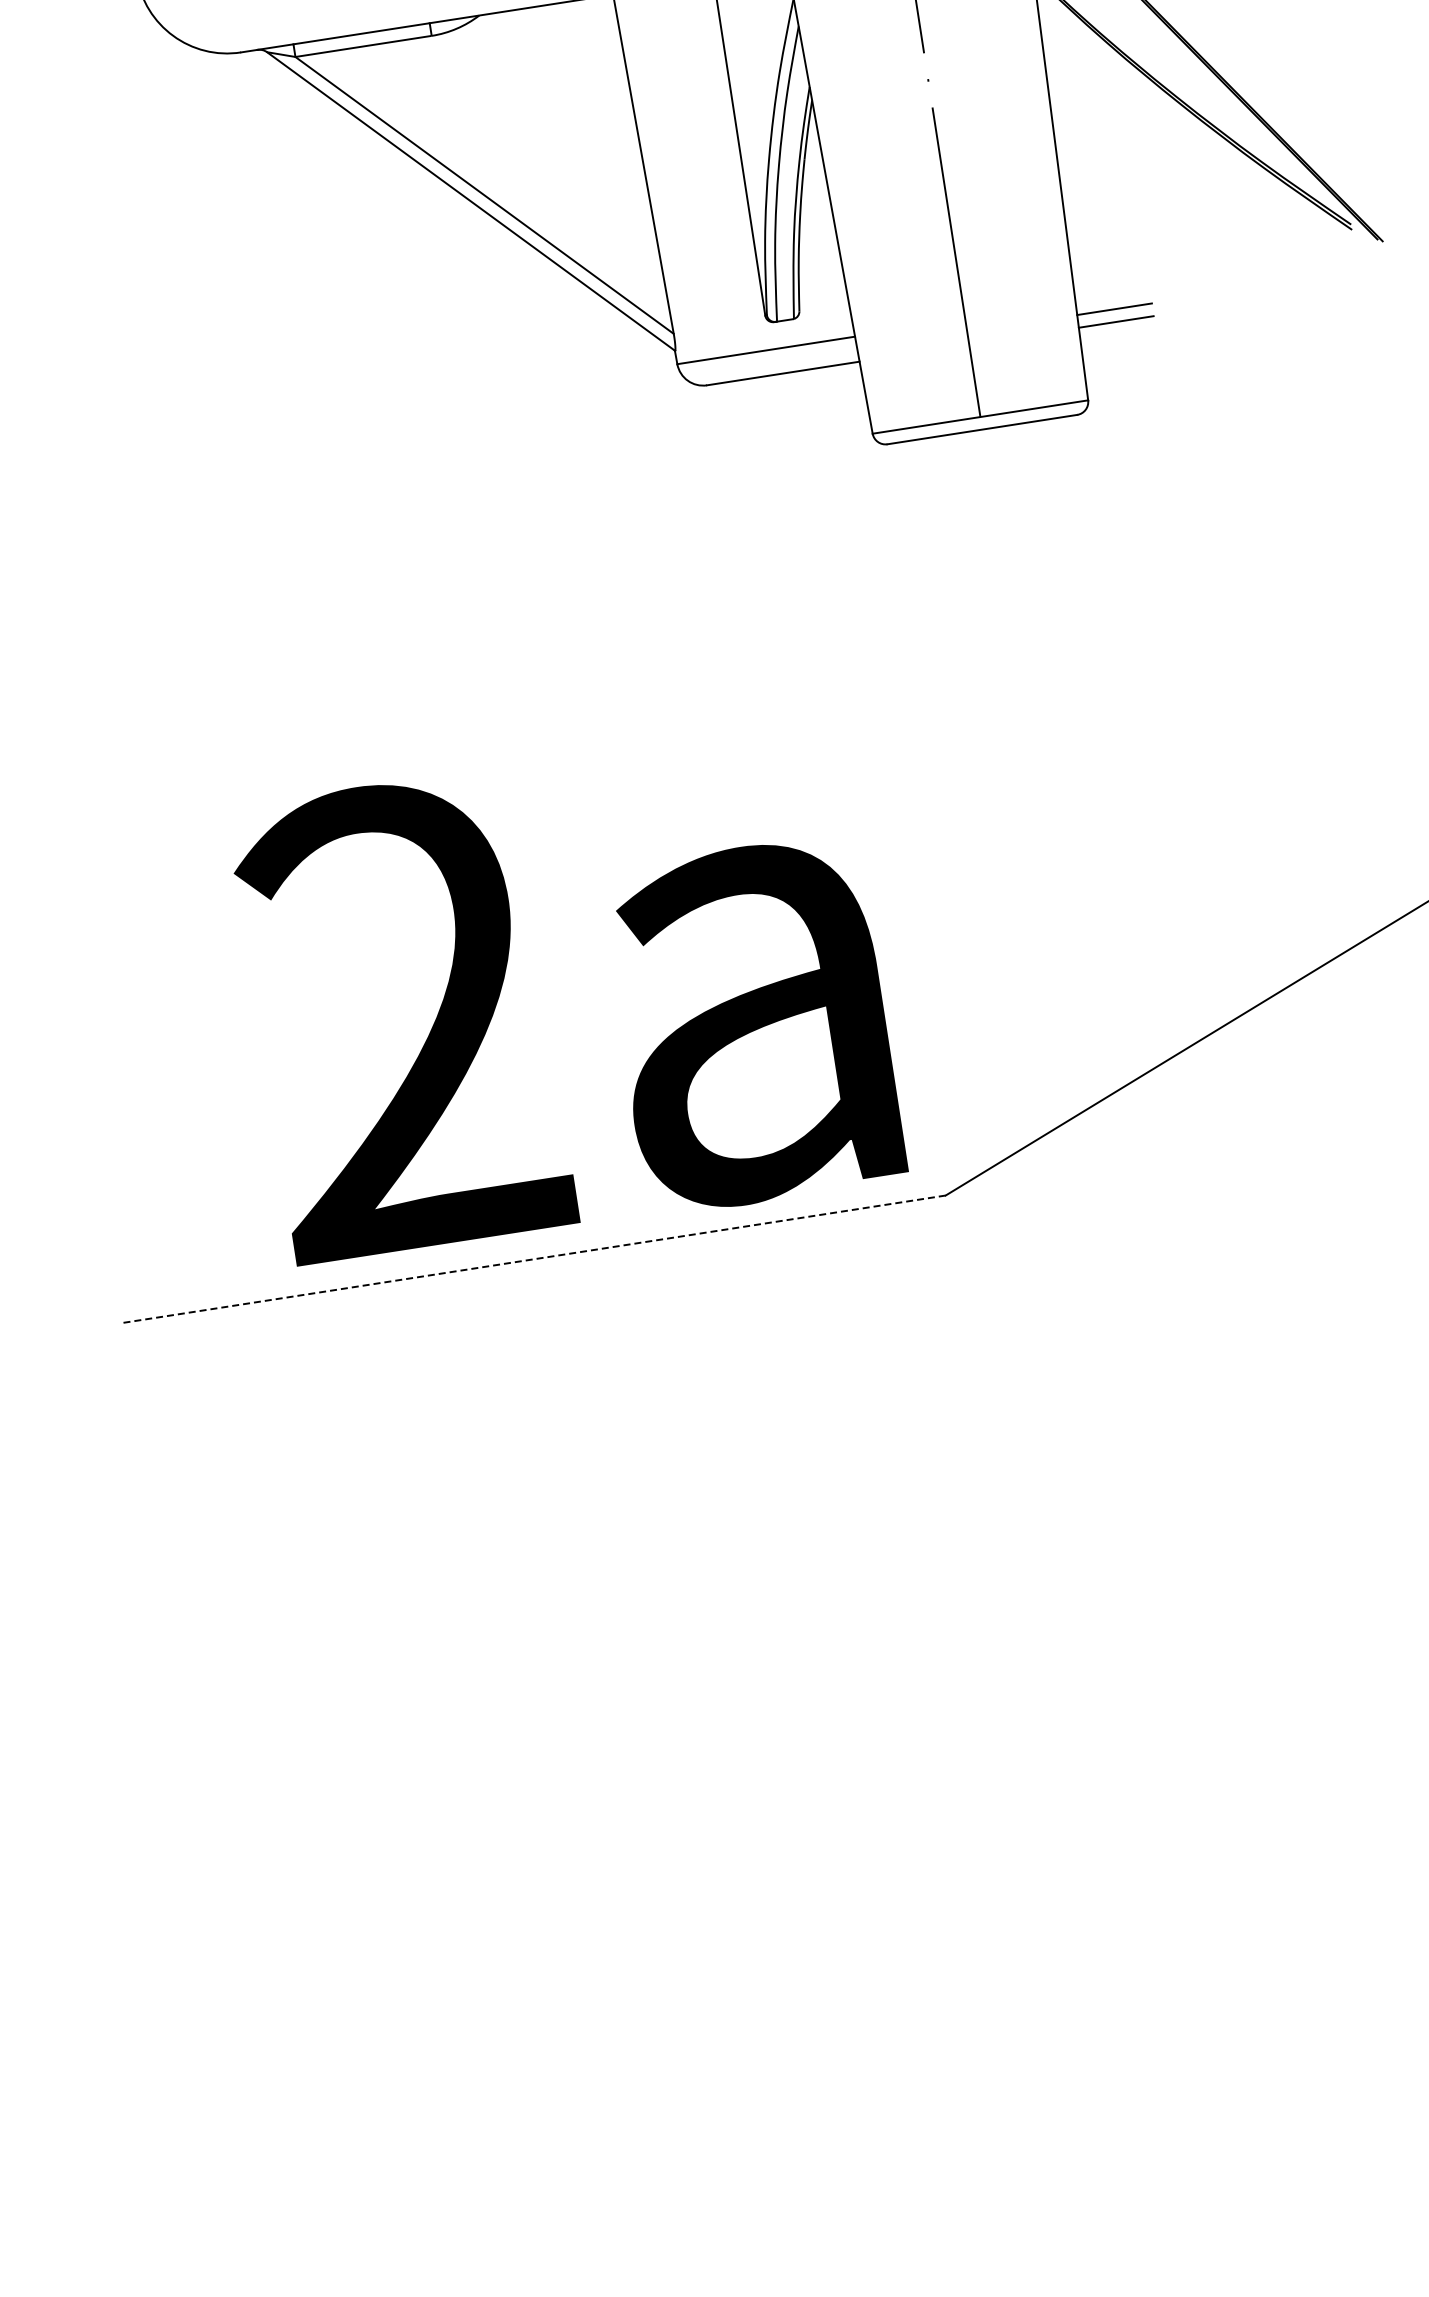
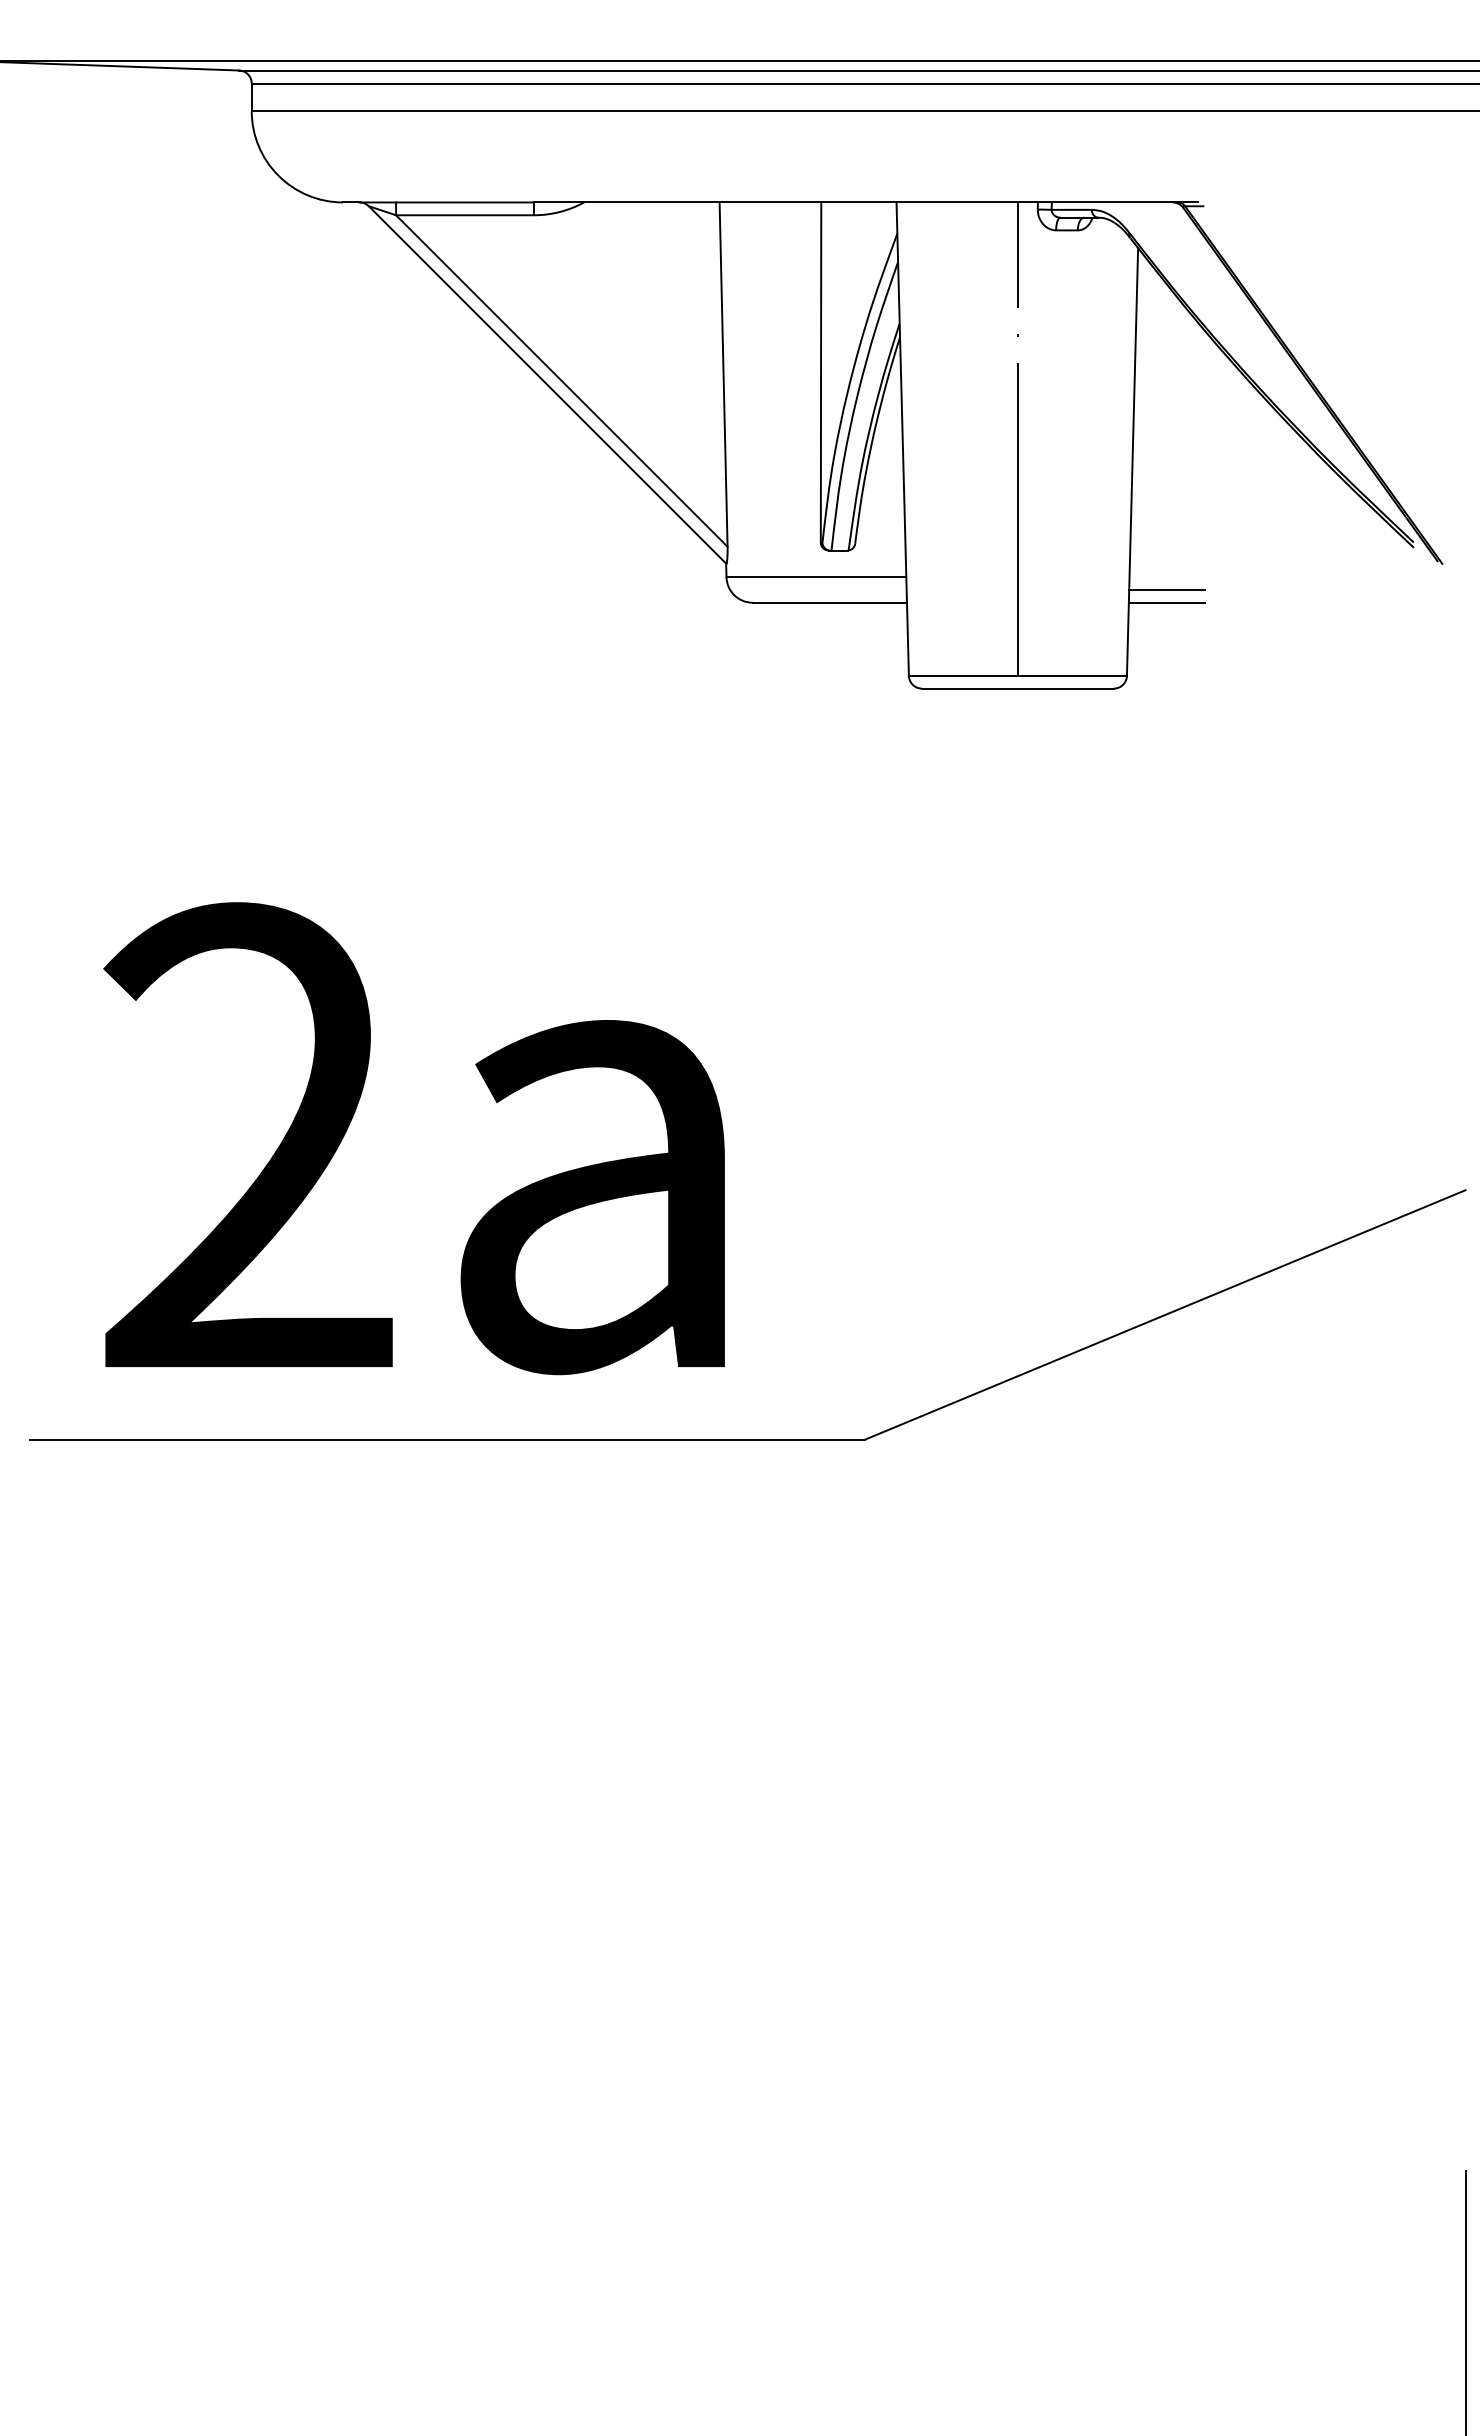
text: (566, 993) -> (413, 1138), moved
line: (532, 1259) -> (446, 1439), dashed -> solid

